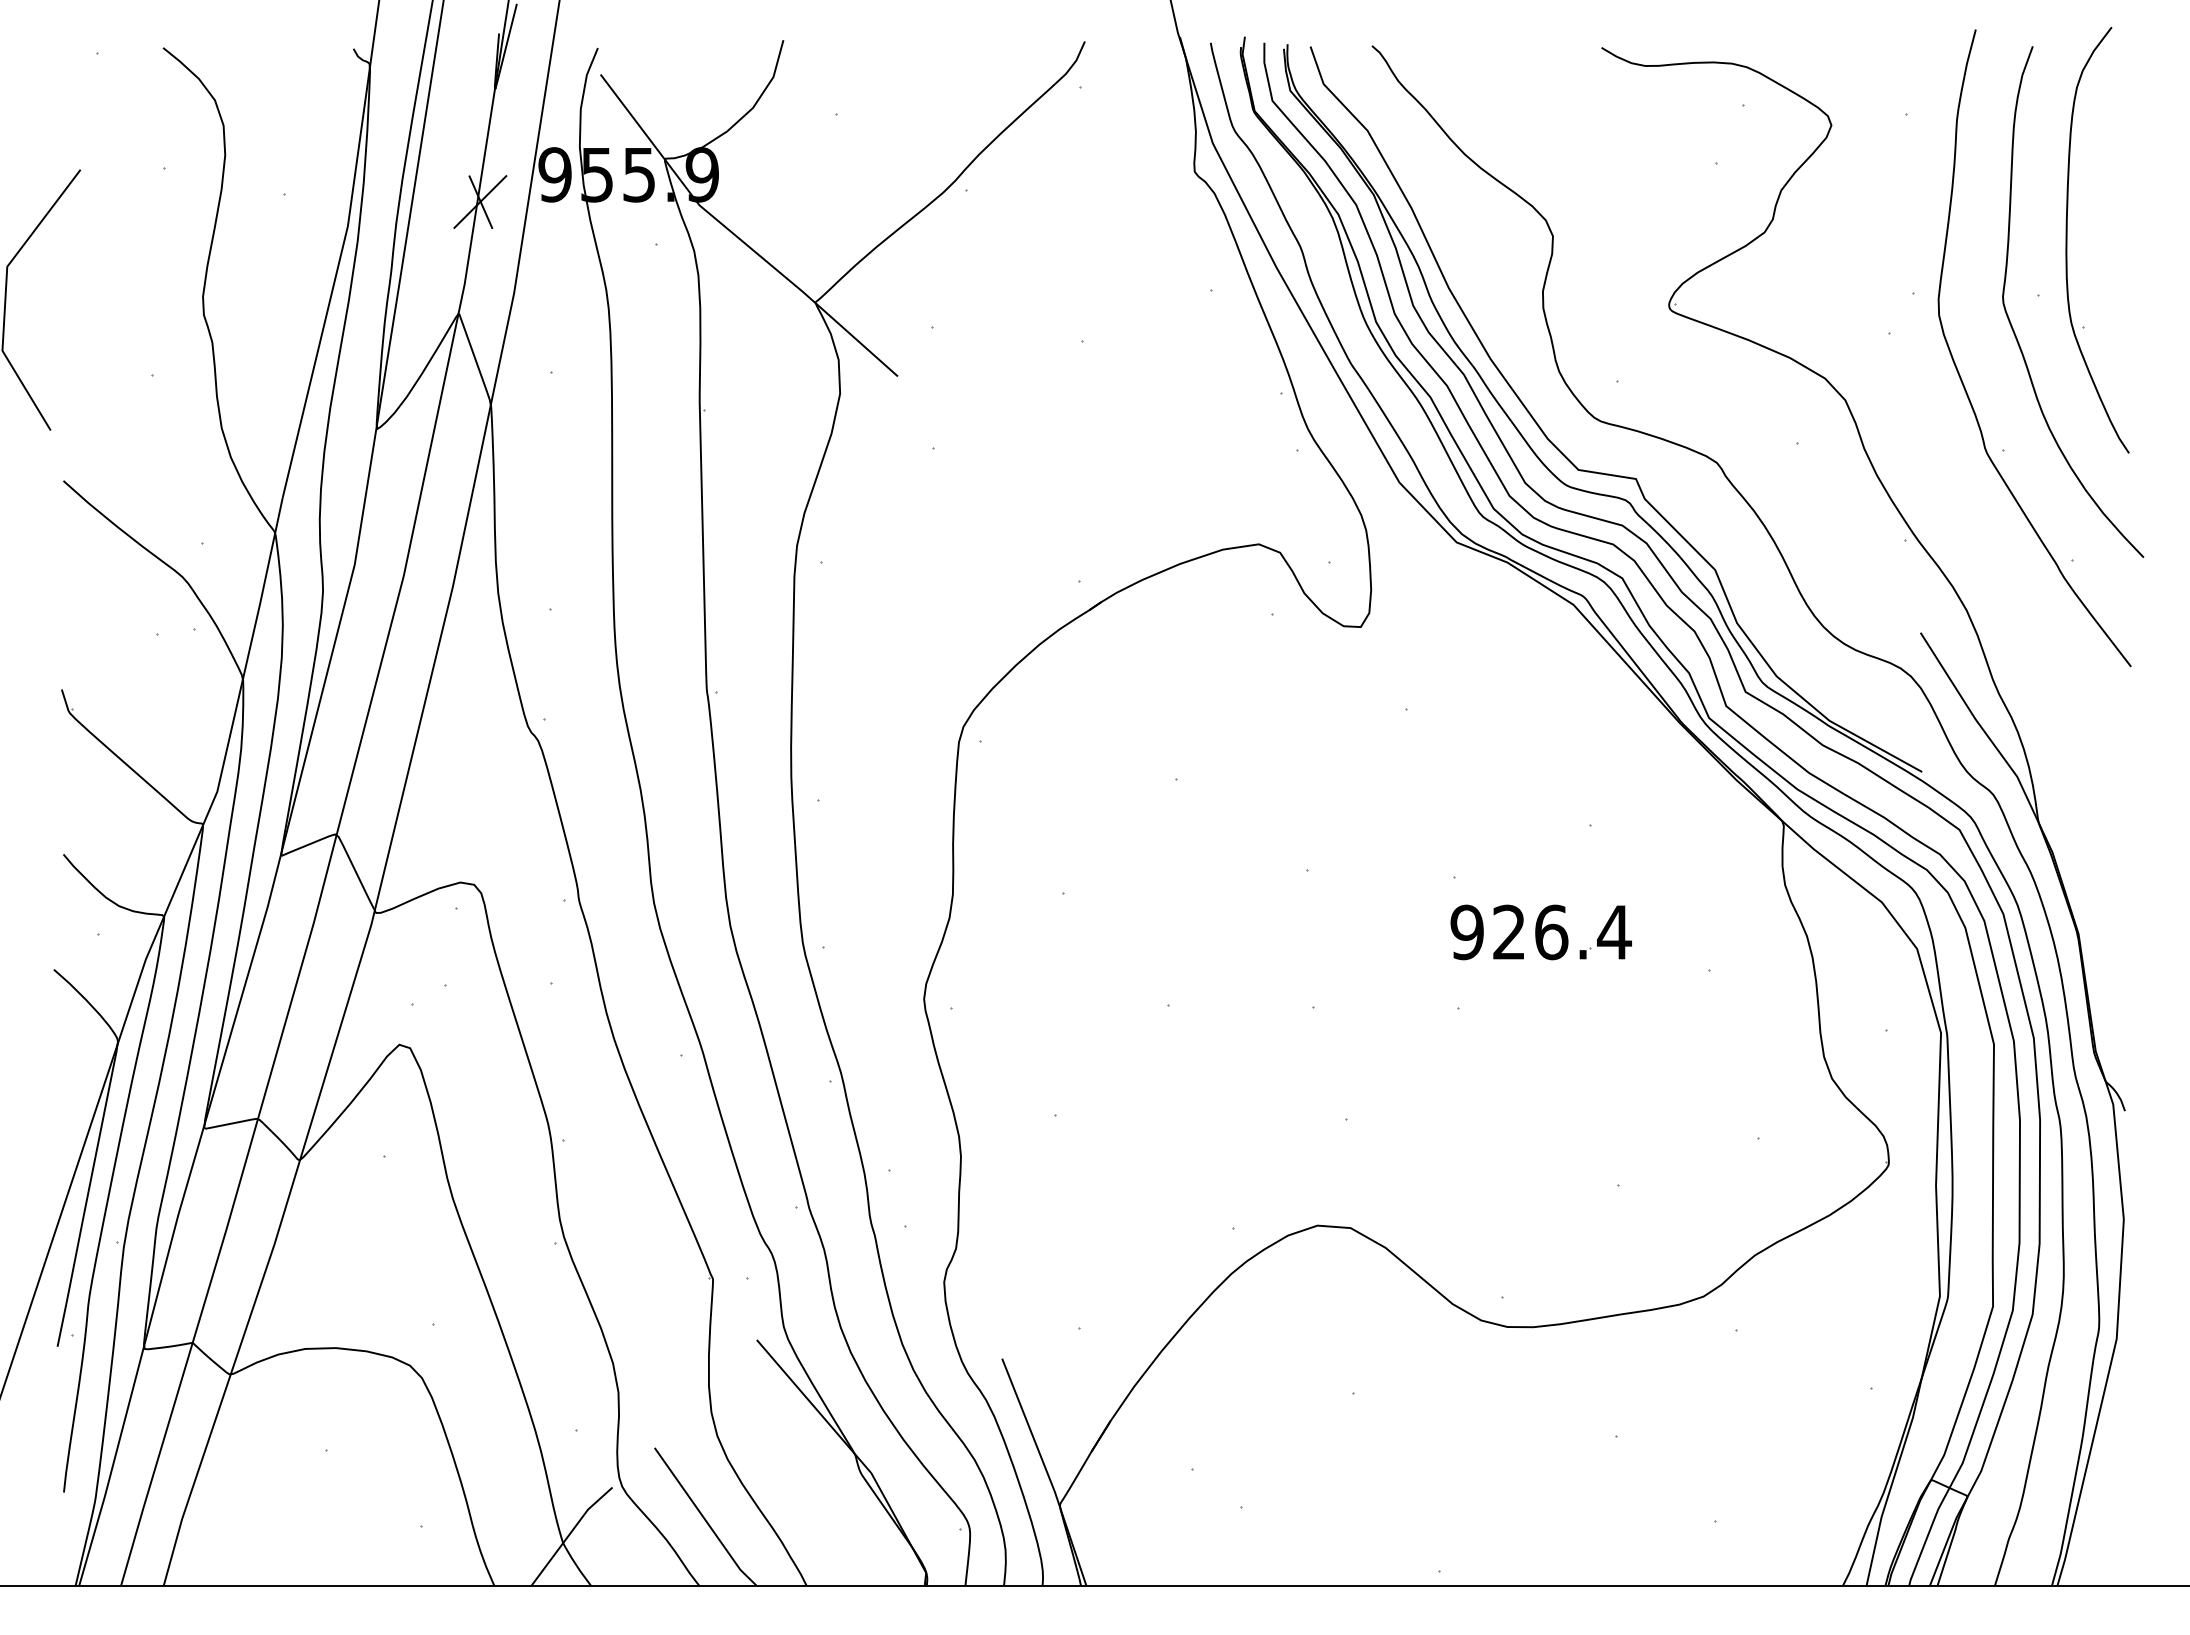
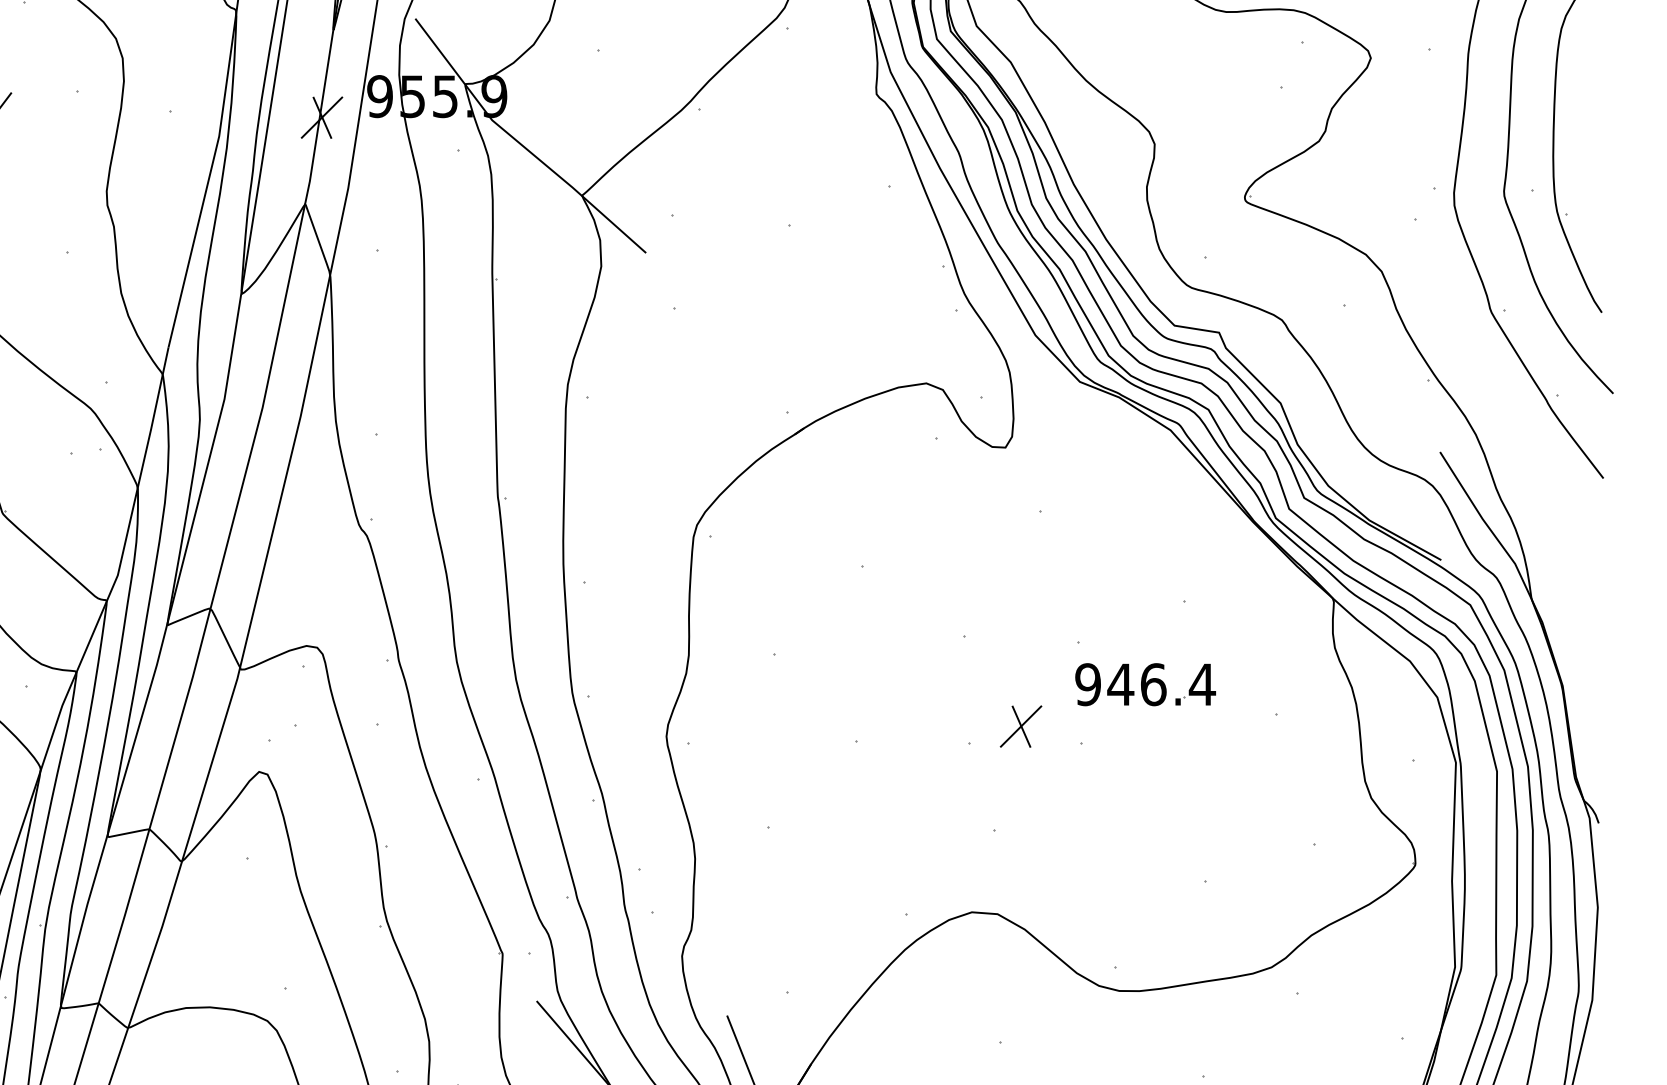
text: (1508, 931) -> (1120, 683), 926.4 -> 946.4
part: (1380, 986) -> (1020, 726), added

